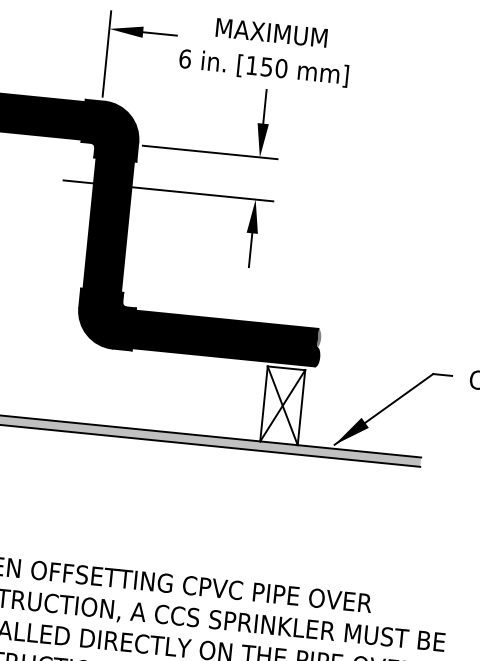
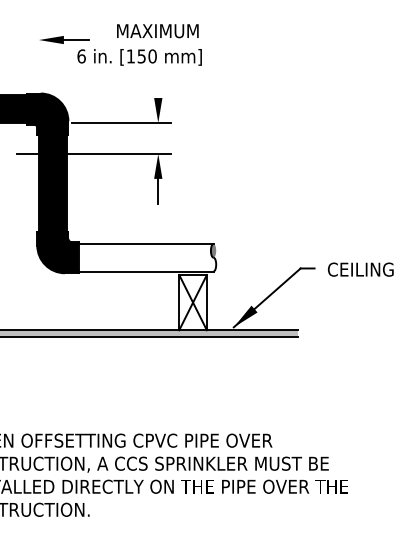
line: (107, 54) -> (39, 58), removed
text: (263, 68) -> (139, 57), moved
line: (265, 106) -> (158, 85), removed
fill: (227, 338) -> (147, 257), removed

